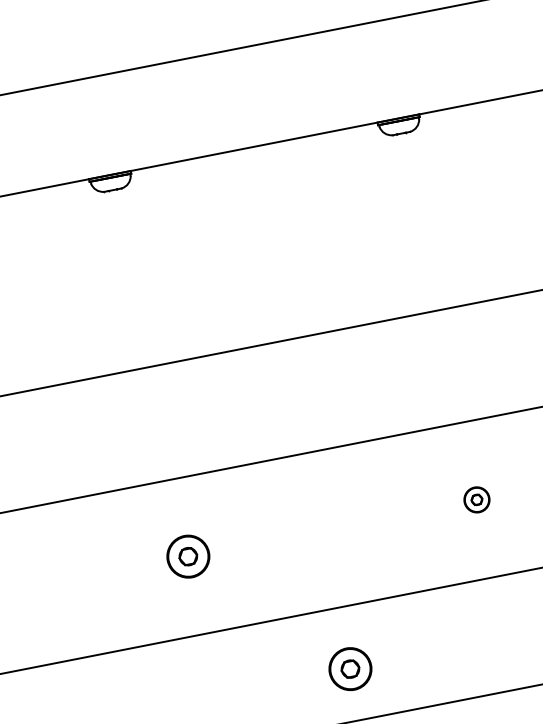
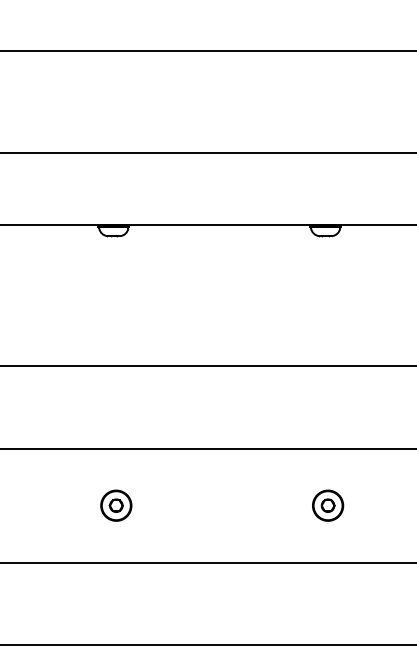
part: (477, 499) -> (328, 505), size x1.67
part: (350, 668) -> (215, 607), removed

